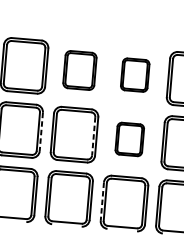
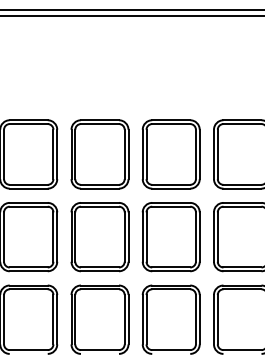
part: (79, 70) -> (99, 154), size x1.43
part: (134, 75) -> (170, 154), size x1.67
line: (41, 132) -> (57, 237), dashed -> solid
line: (93, 136) -> (124, 237), dashed -> solid
part: (129, 139) -> (170, 237), size x1.67
line: (102, 201) -> (142, 319), dashed -> solid

